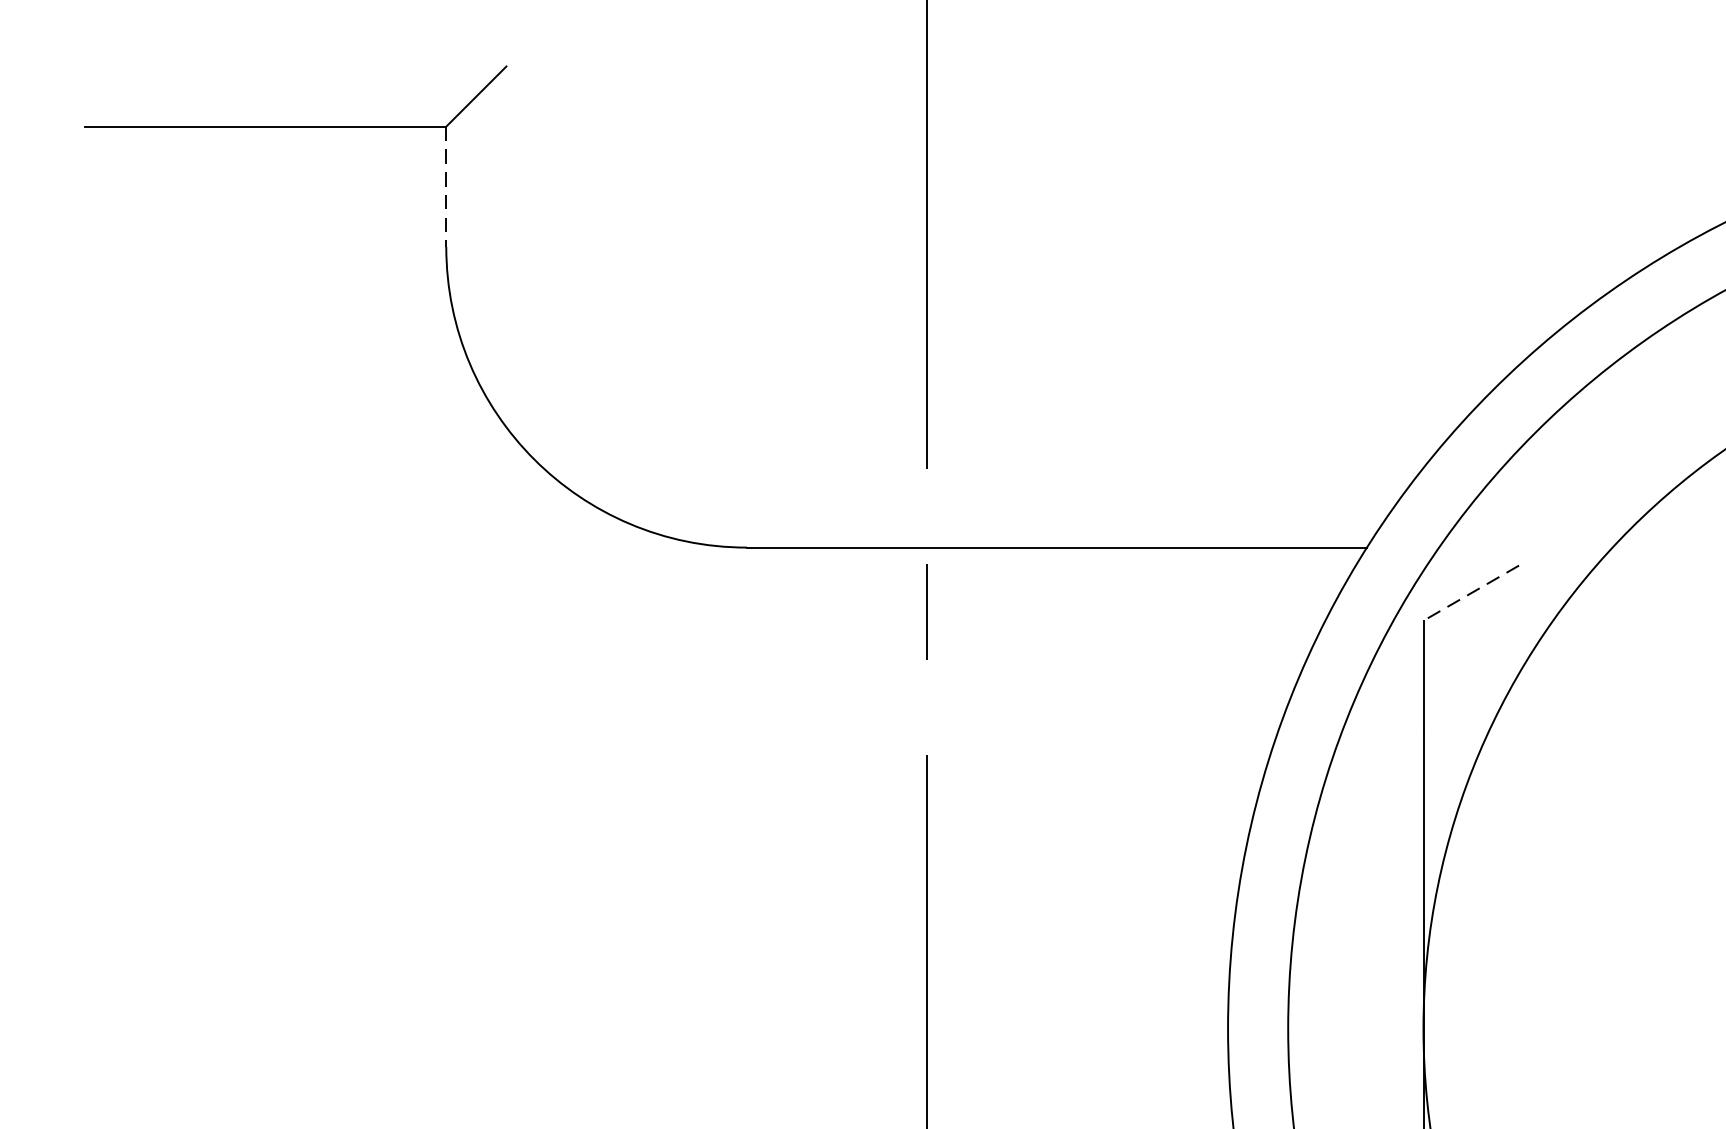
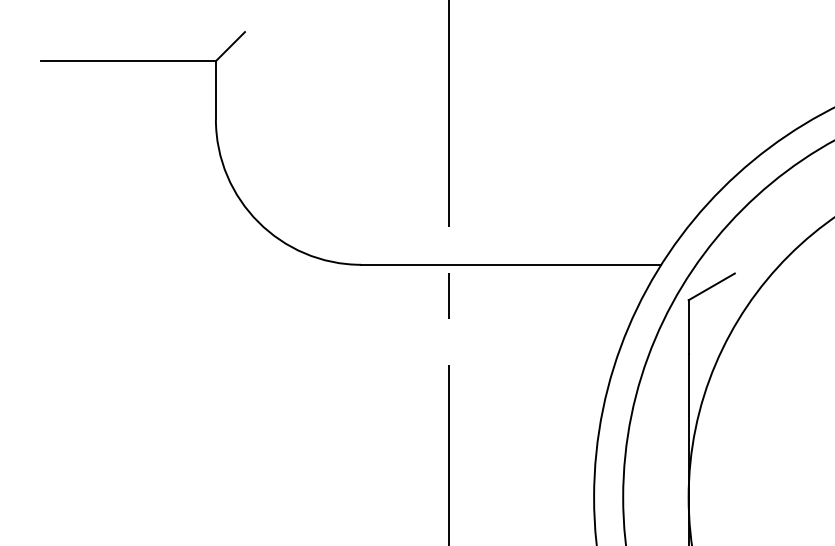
line: (445, 187) -> (215, 90), dashed -> solid
line: (1470, 592) -> (711, 286), dashed -> solid

